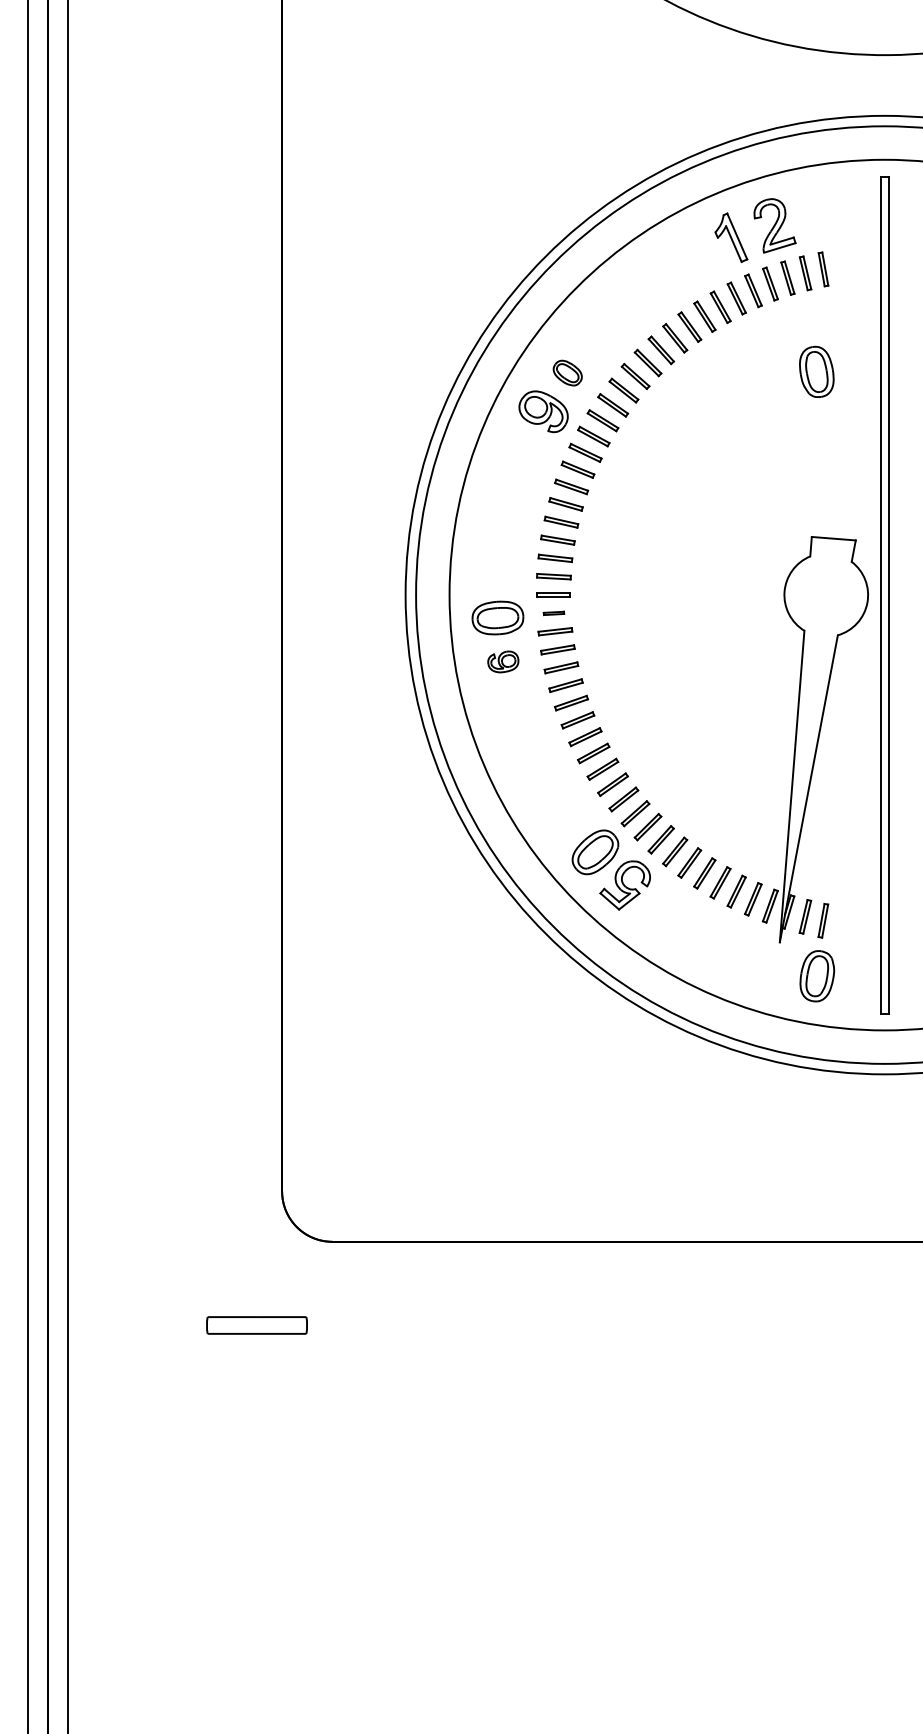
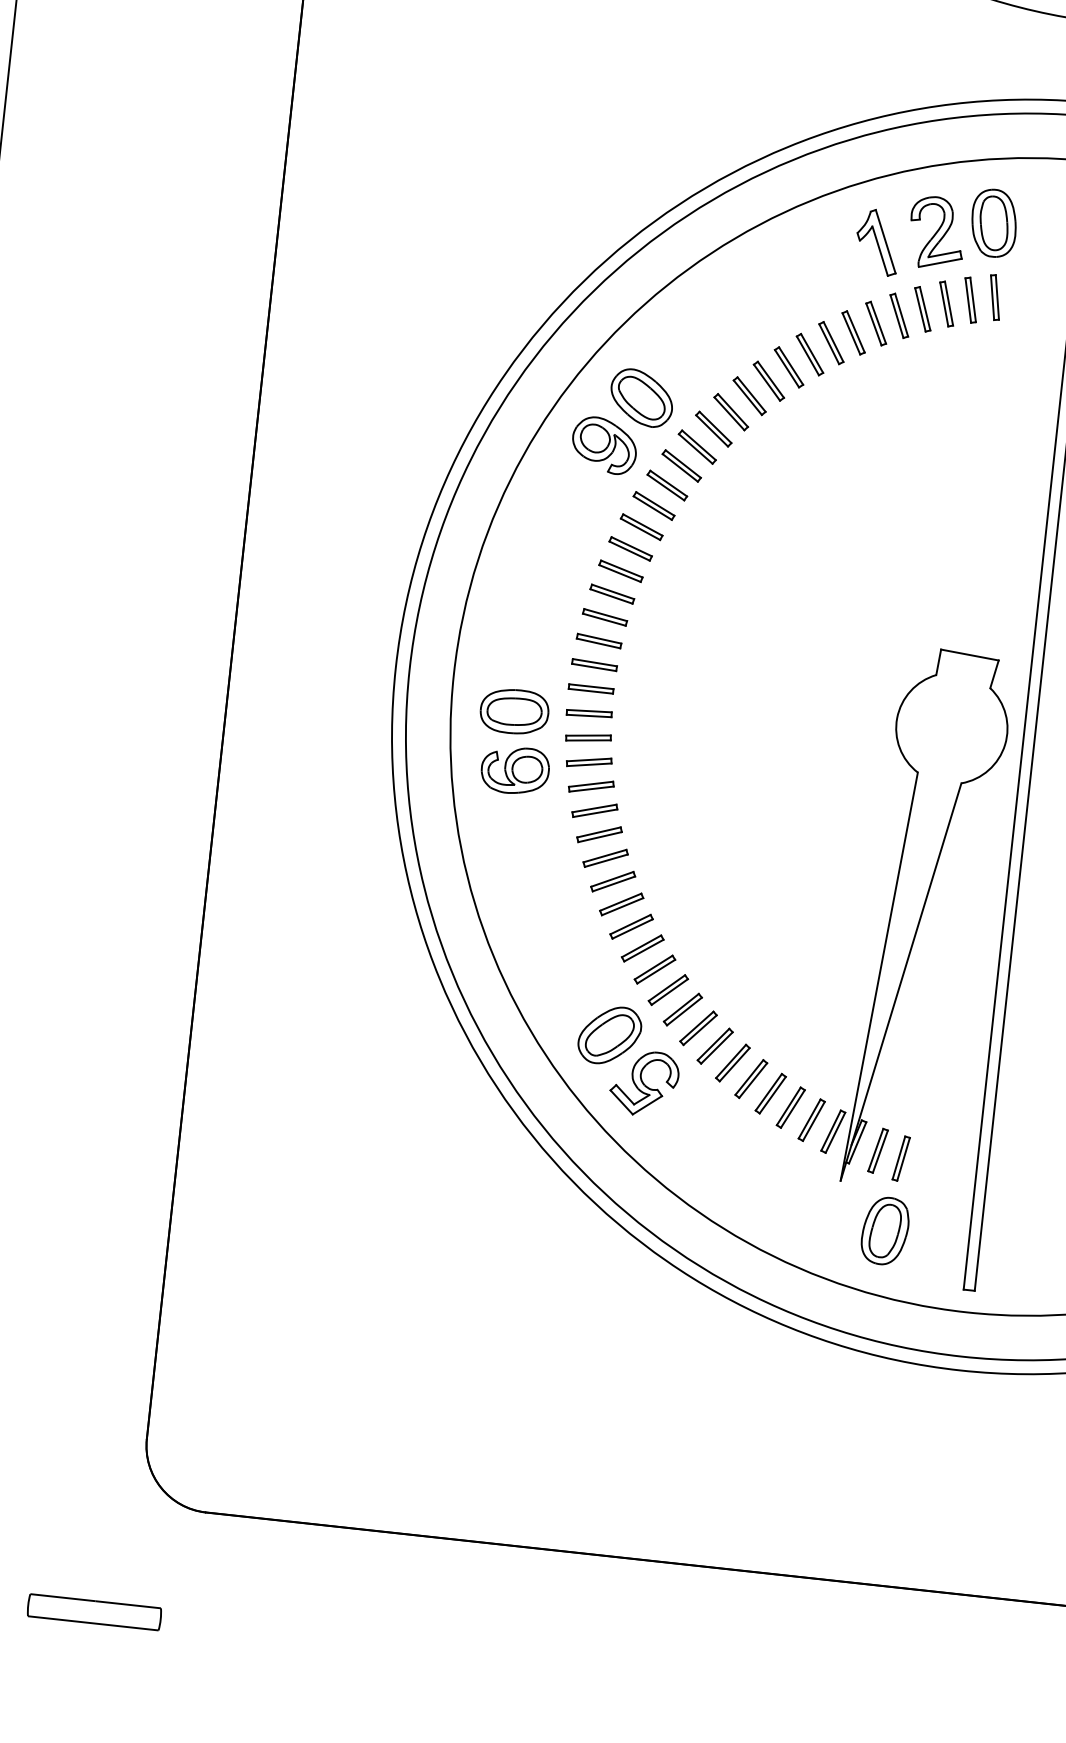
part: (816, 371) -> (993, 222), moved
part: (567, 372) -> (641, 397), size x1.67
part: (553, 613) -> (588, 713), size x1.67
part: (503, 661) -> (515, 769), size x1.67

